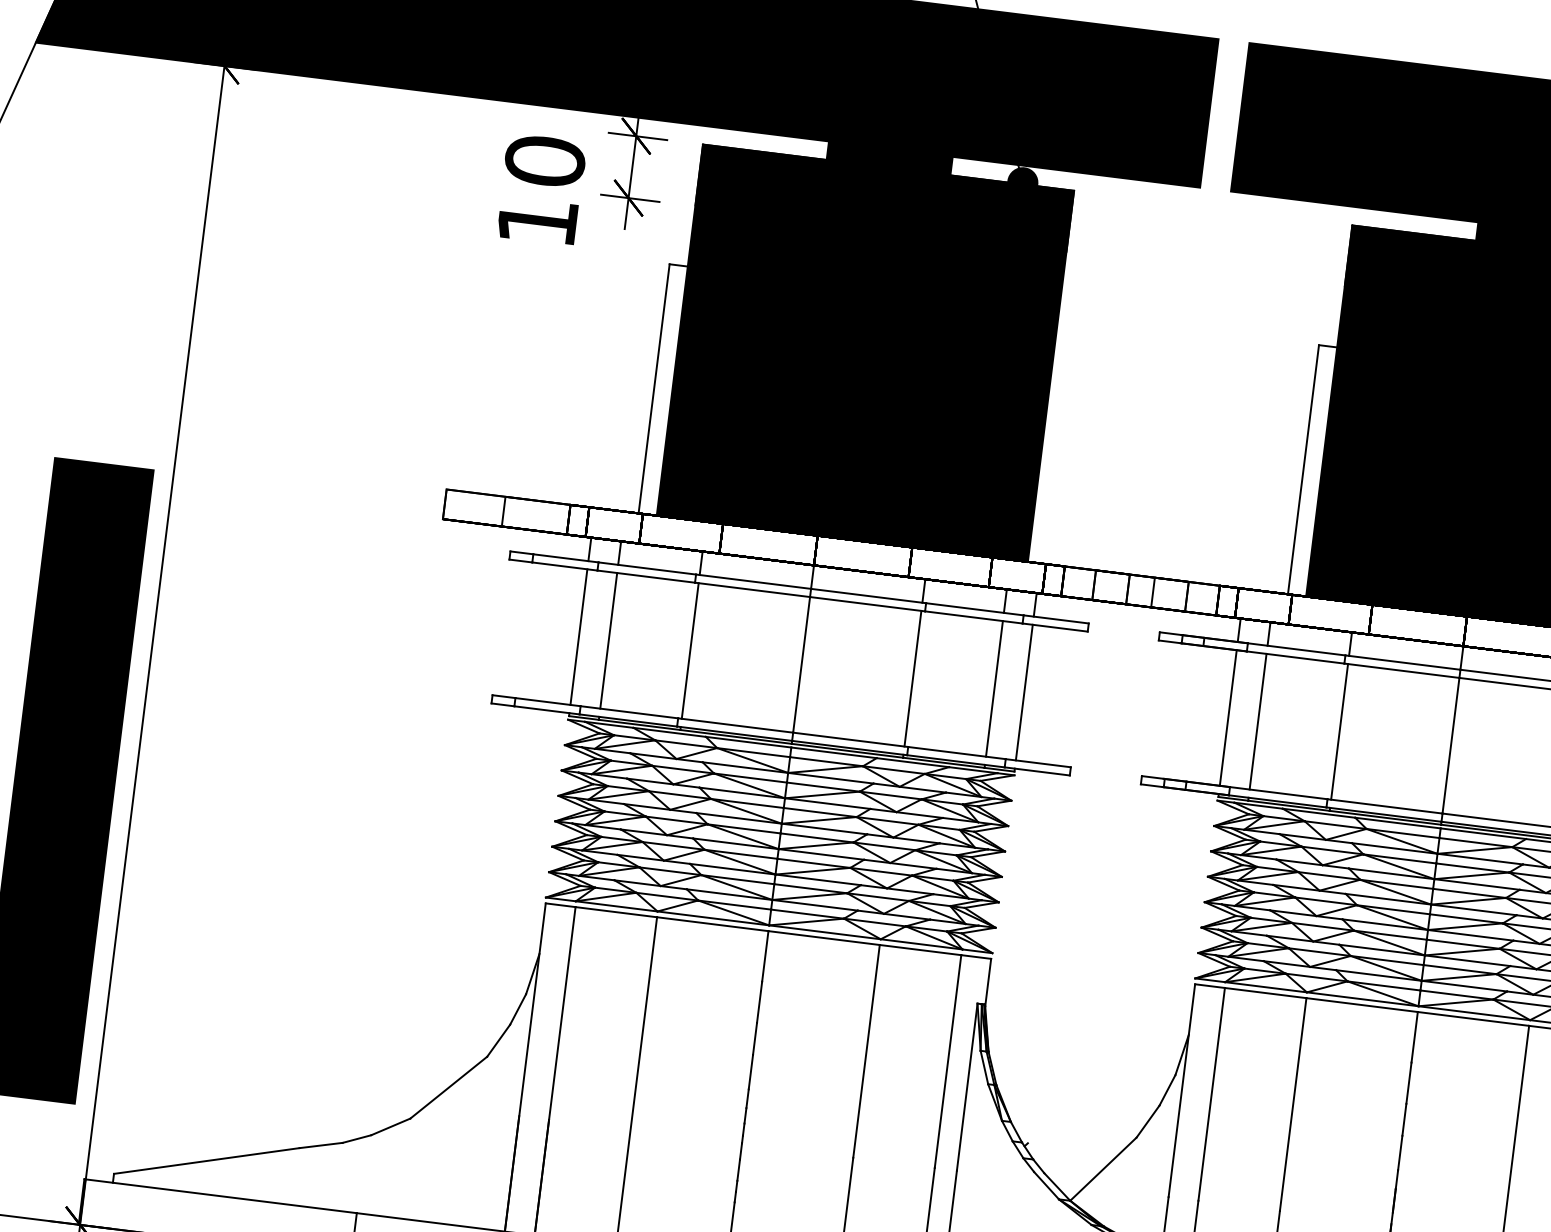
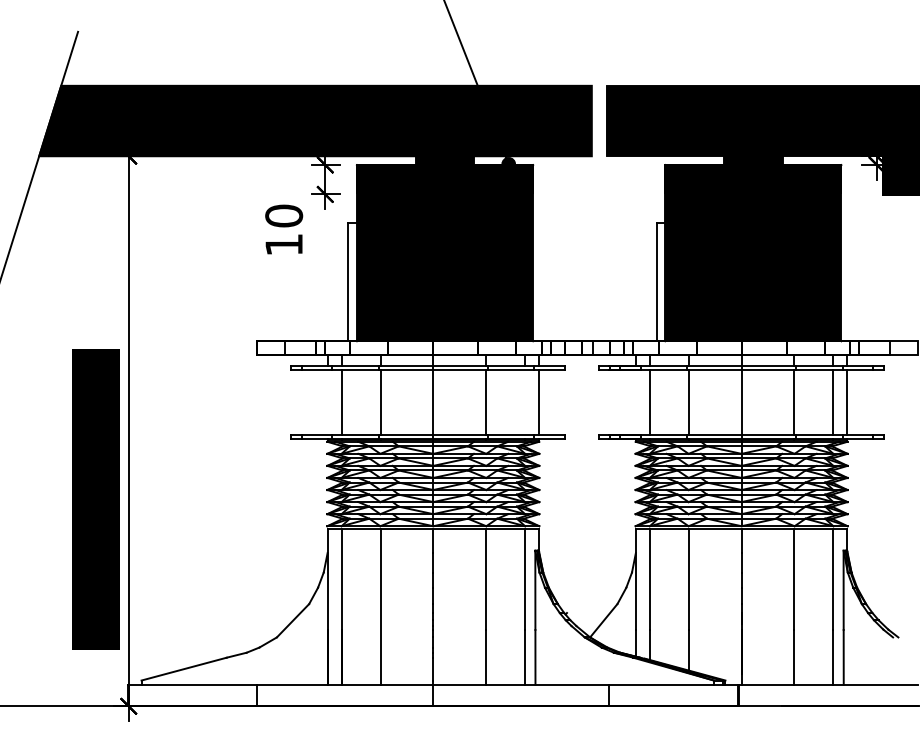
text: (542, 189) -> (284, 229), moved
line: (578, 636) -> (327, 402), removed
line: (993, 688) -> (524, 402), removed
line: (1227, 717) -> (635, 402), removed

